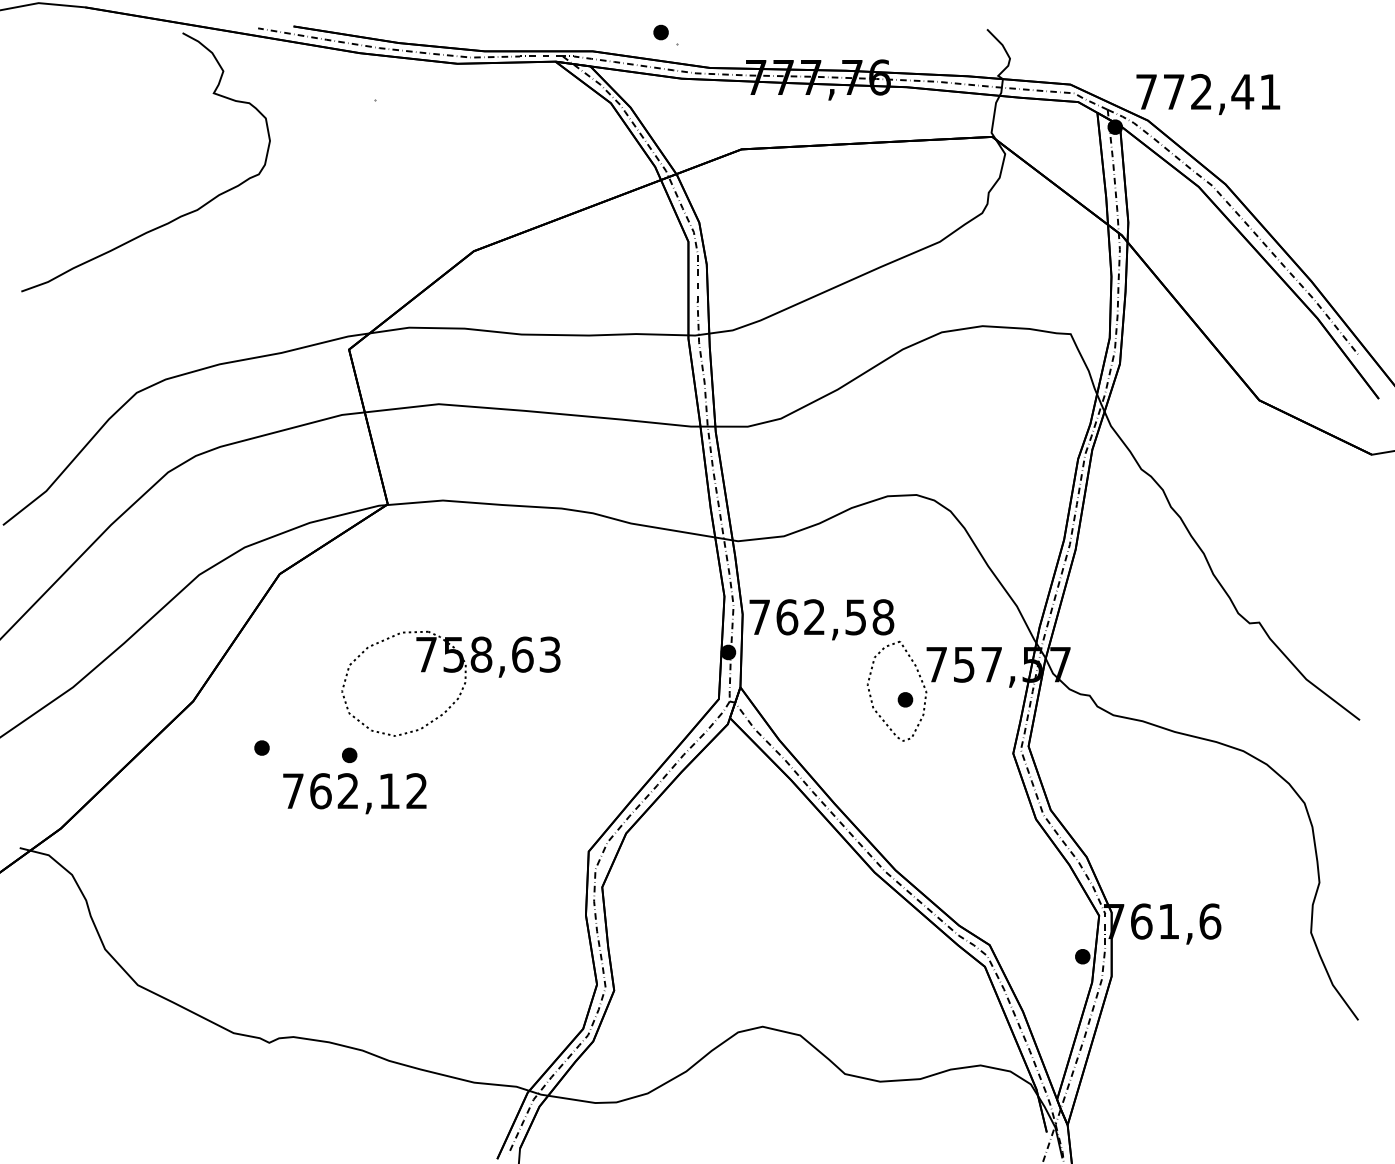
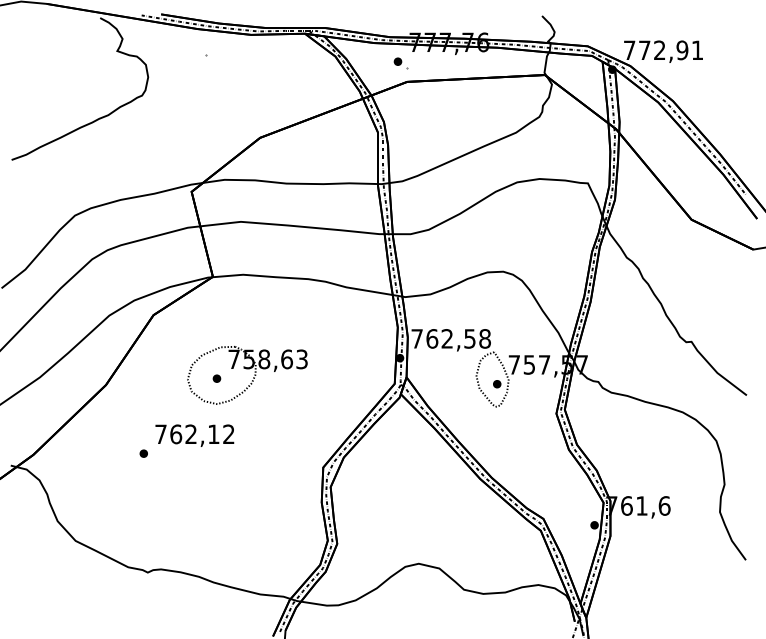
part: (665, 35) -> (400, 63), moved
text: (1242, 92) -> (682, 50), 772,41 -> 772,91
part: (261, 747) -> (143, 453), moved
part: (348, 754) -> (216, 378), moved

